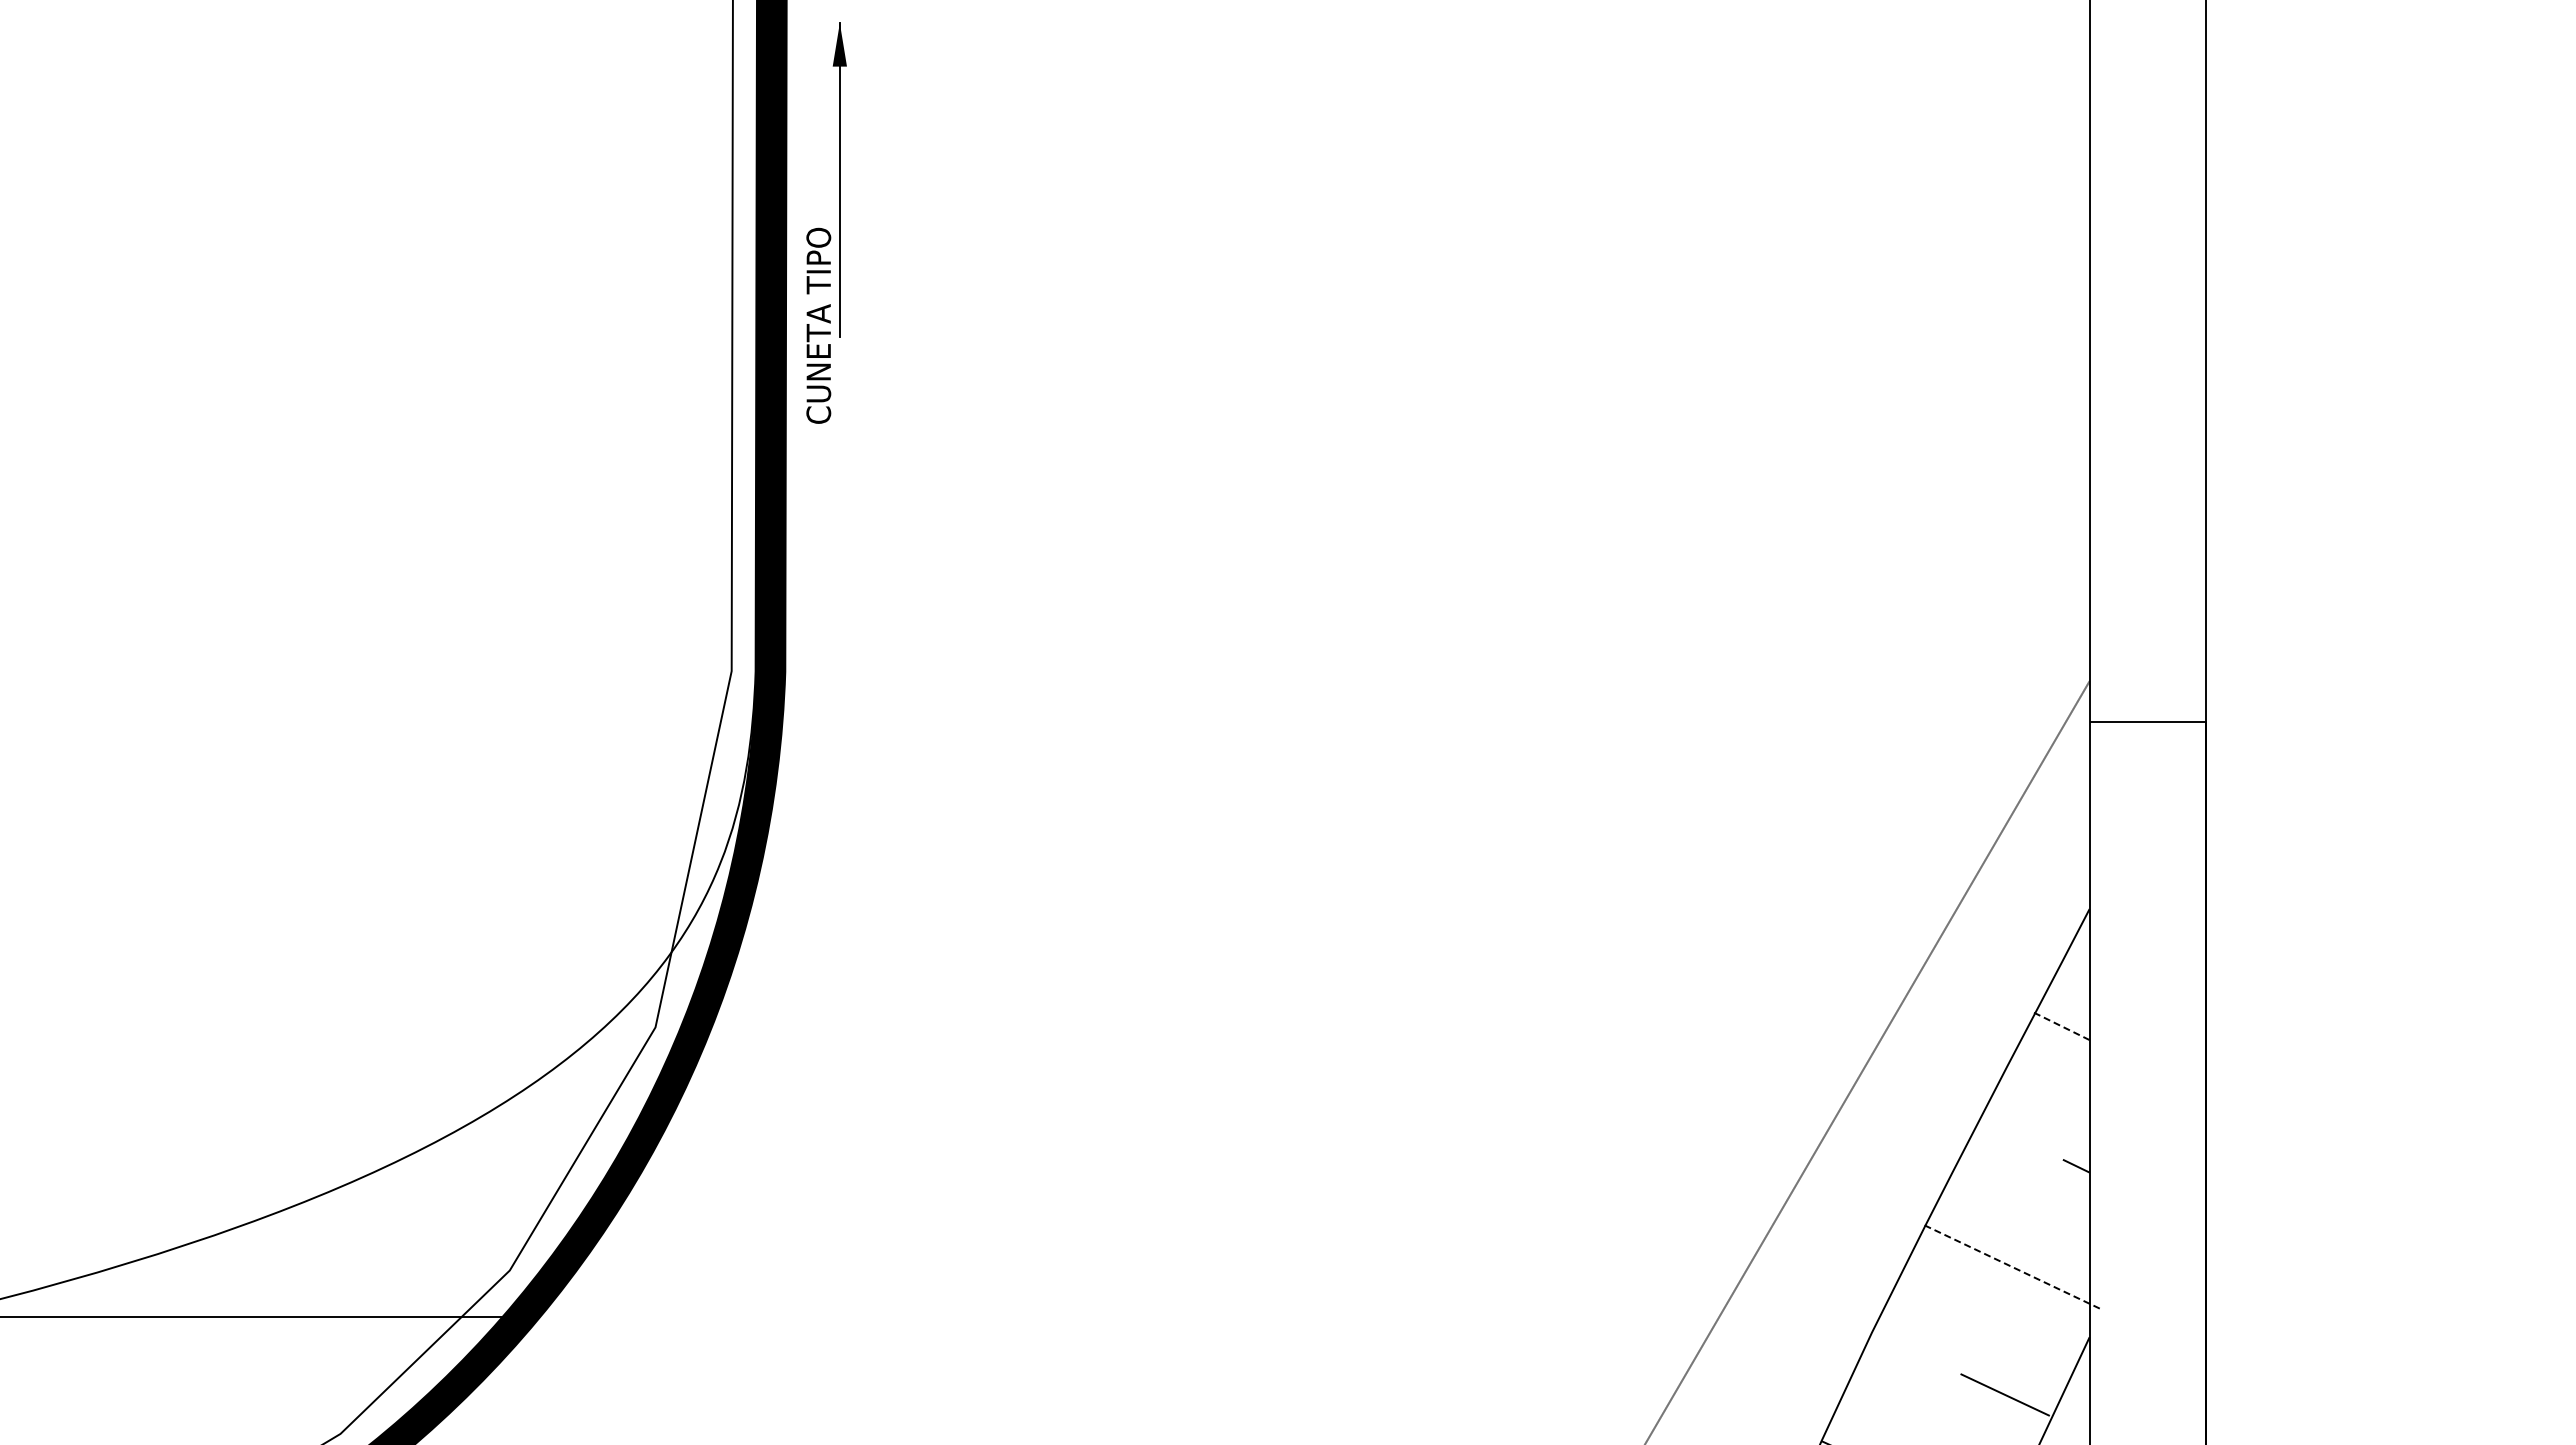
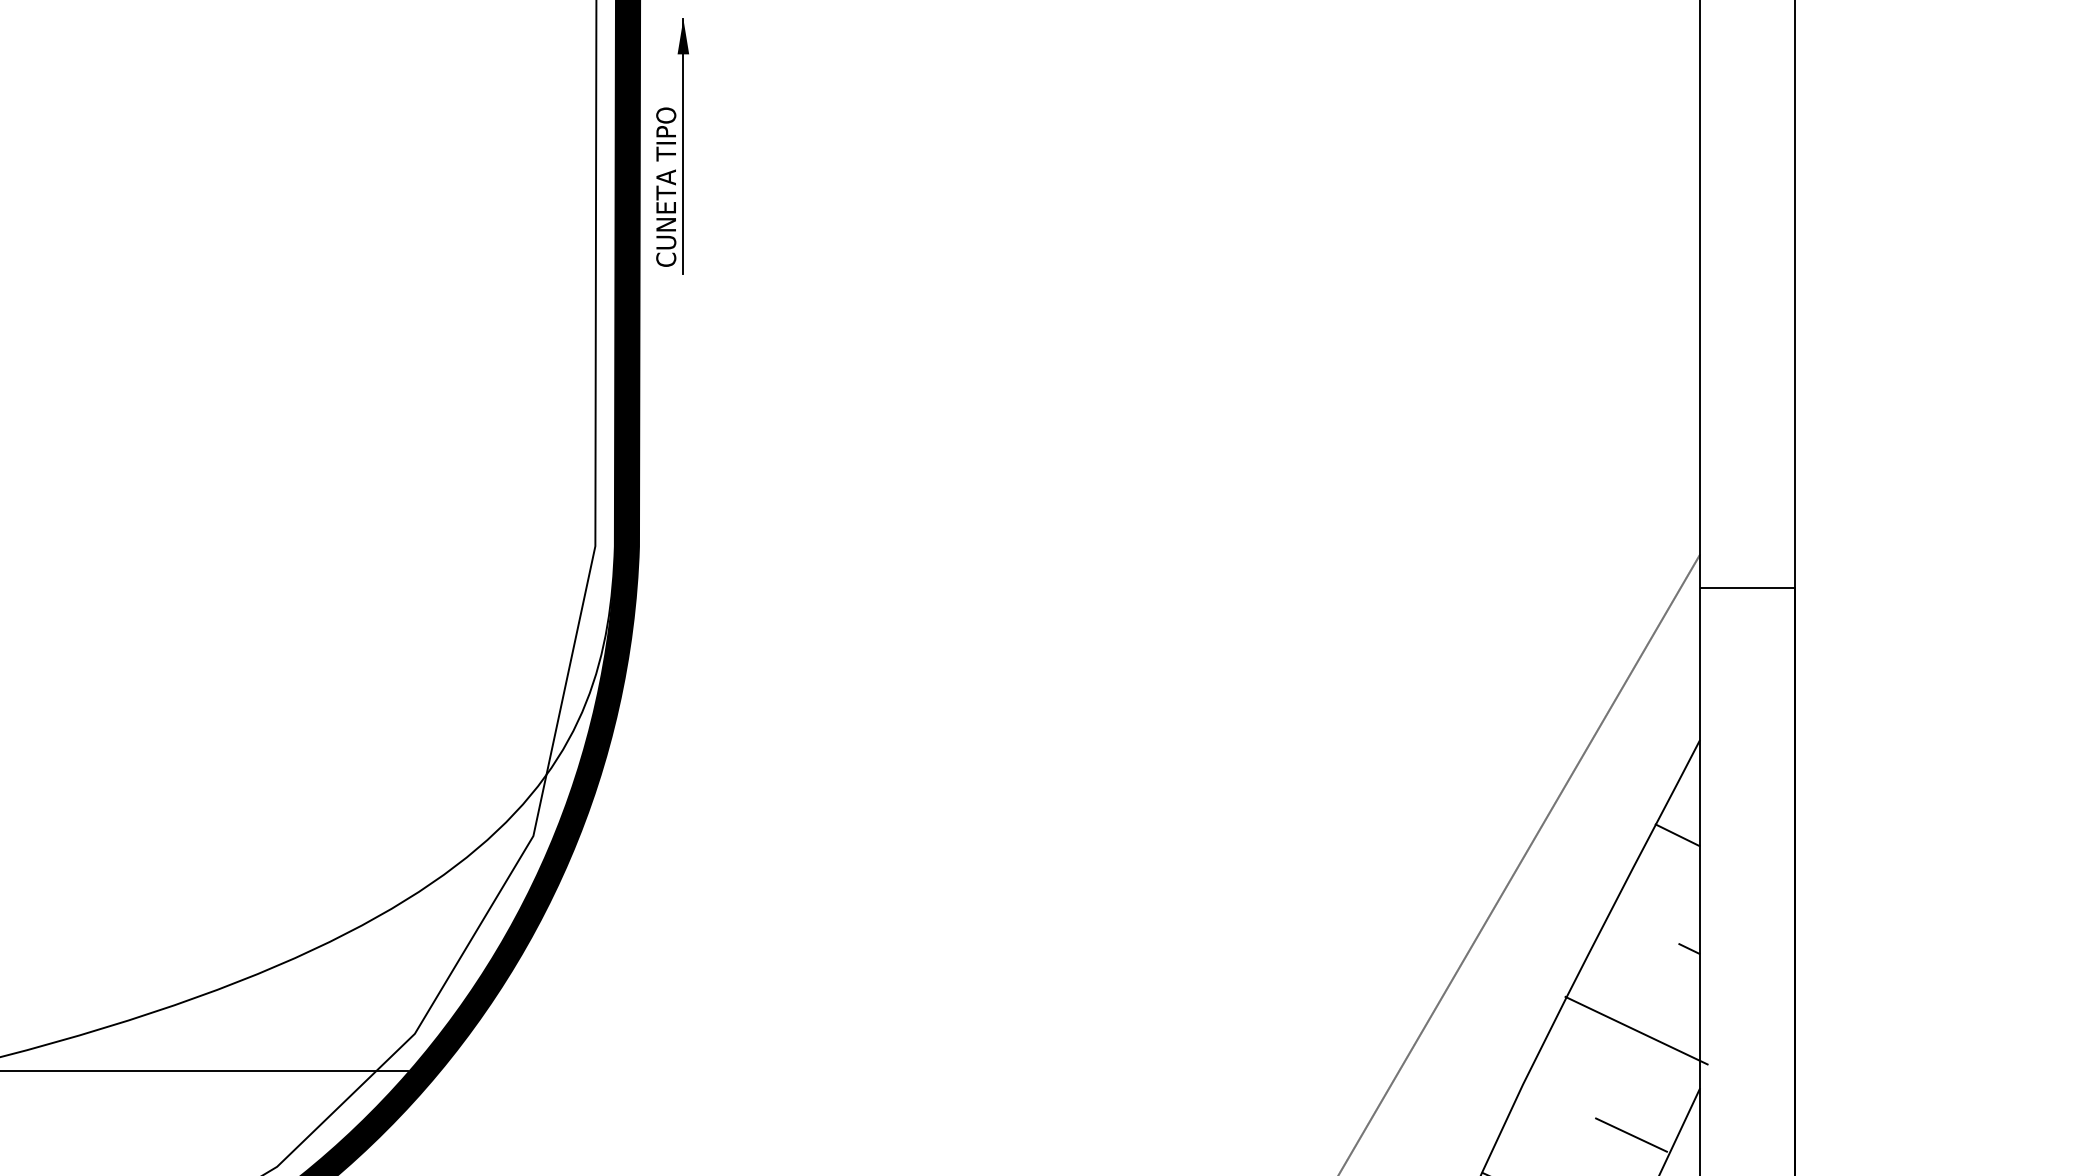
text: (818, 325) -> (666, 186), moved
line: (2061, 1026) -> (1677, 835), dashed -> solid
line: (2011, 1266) -> (1636, 1030), dashed -> solid

